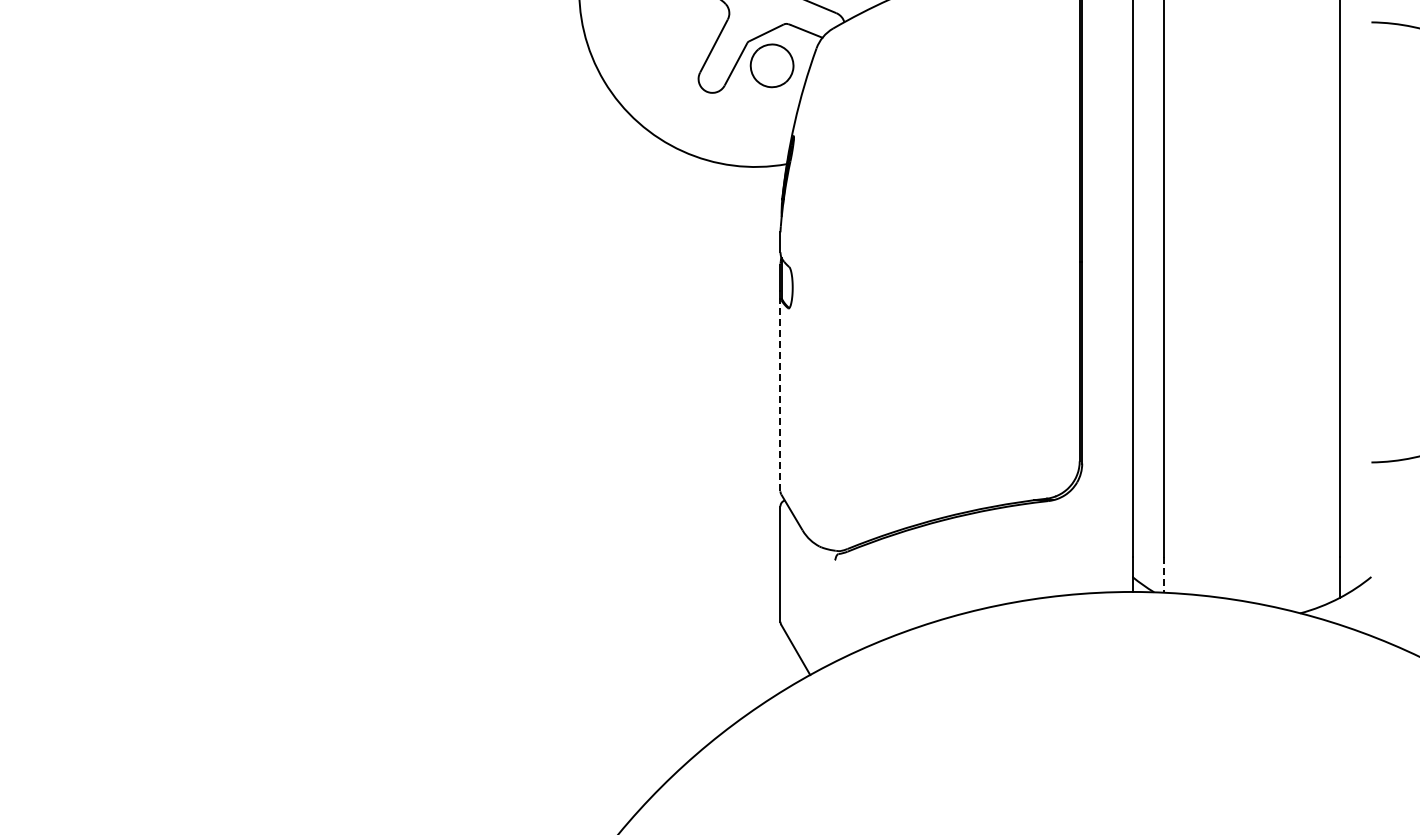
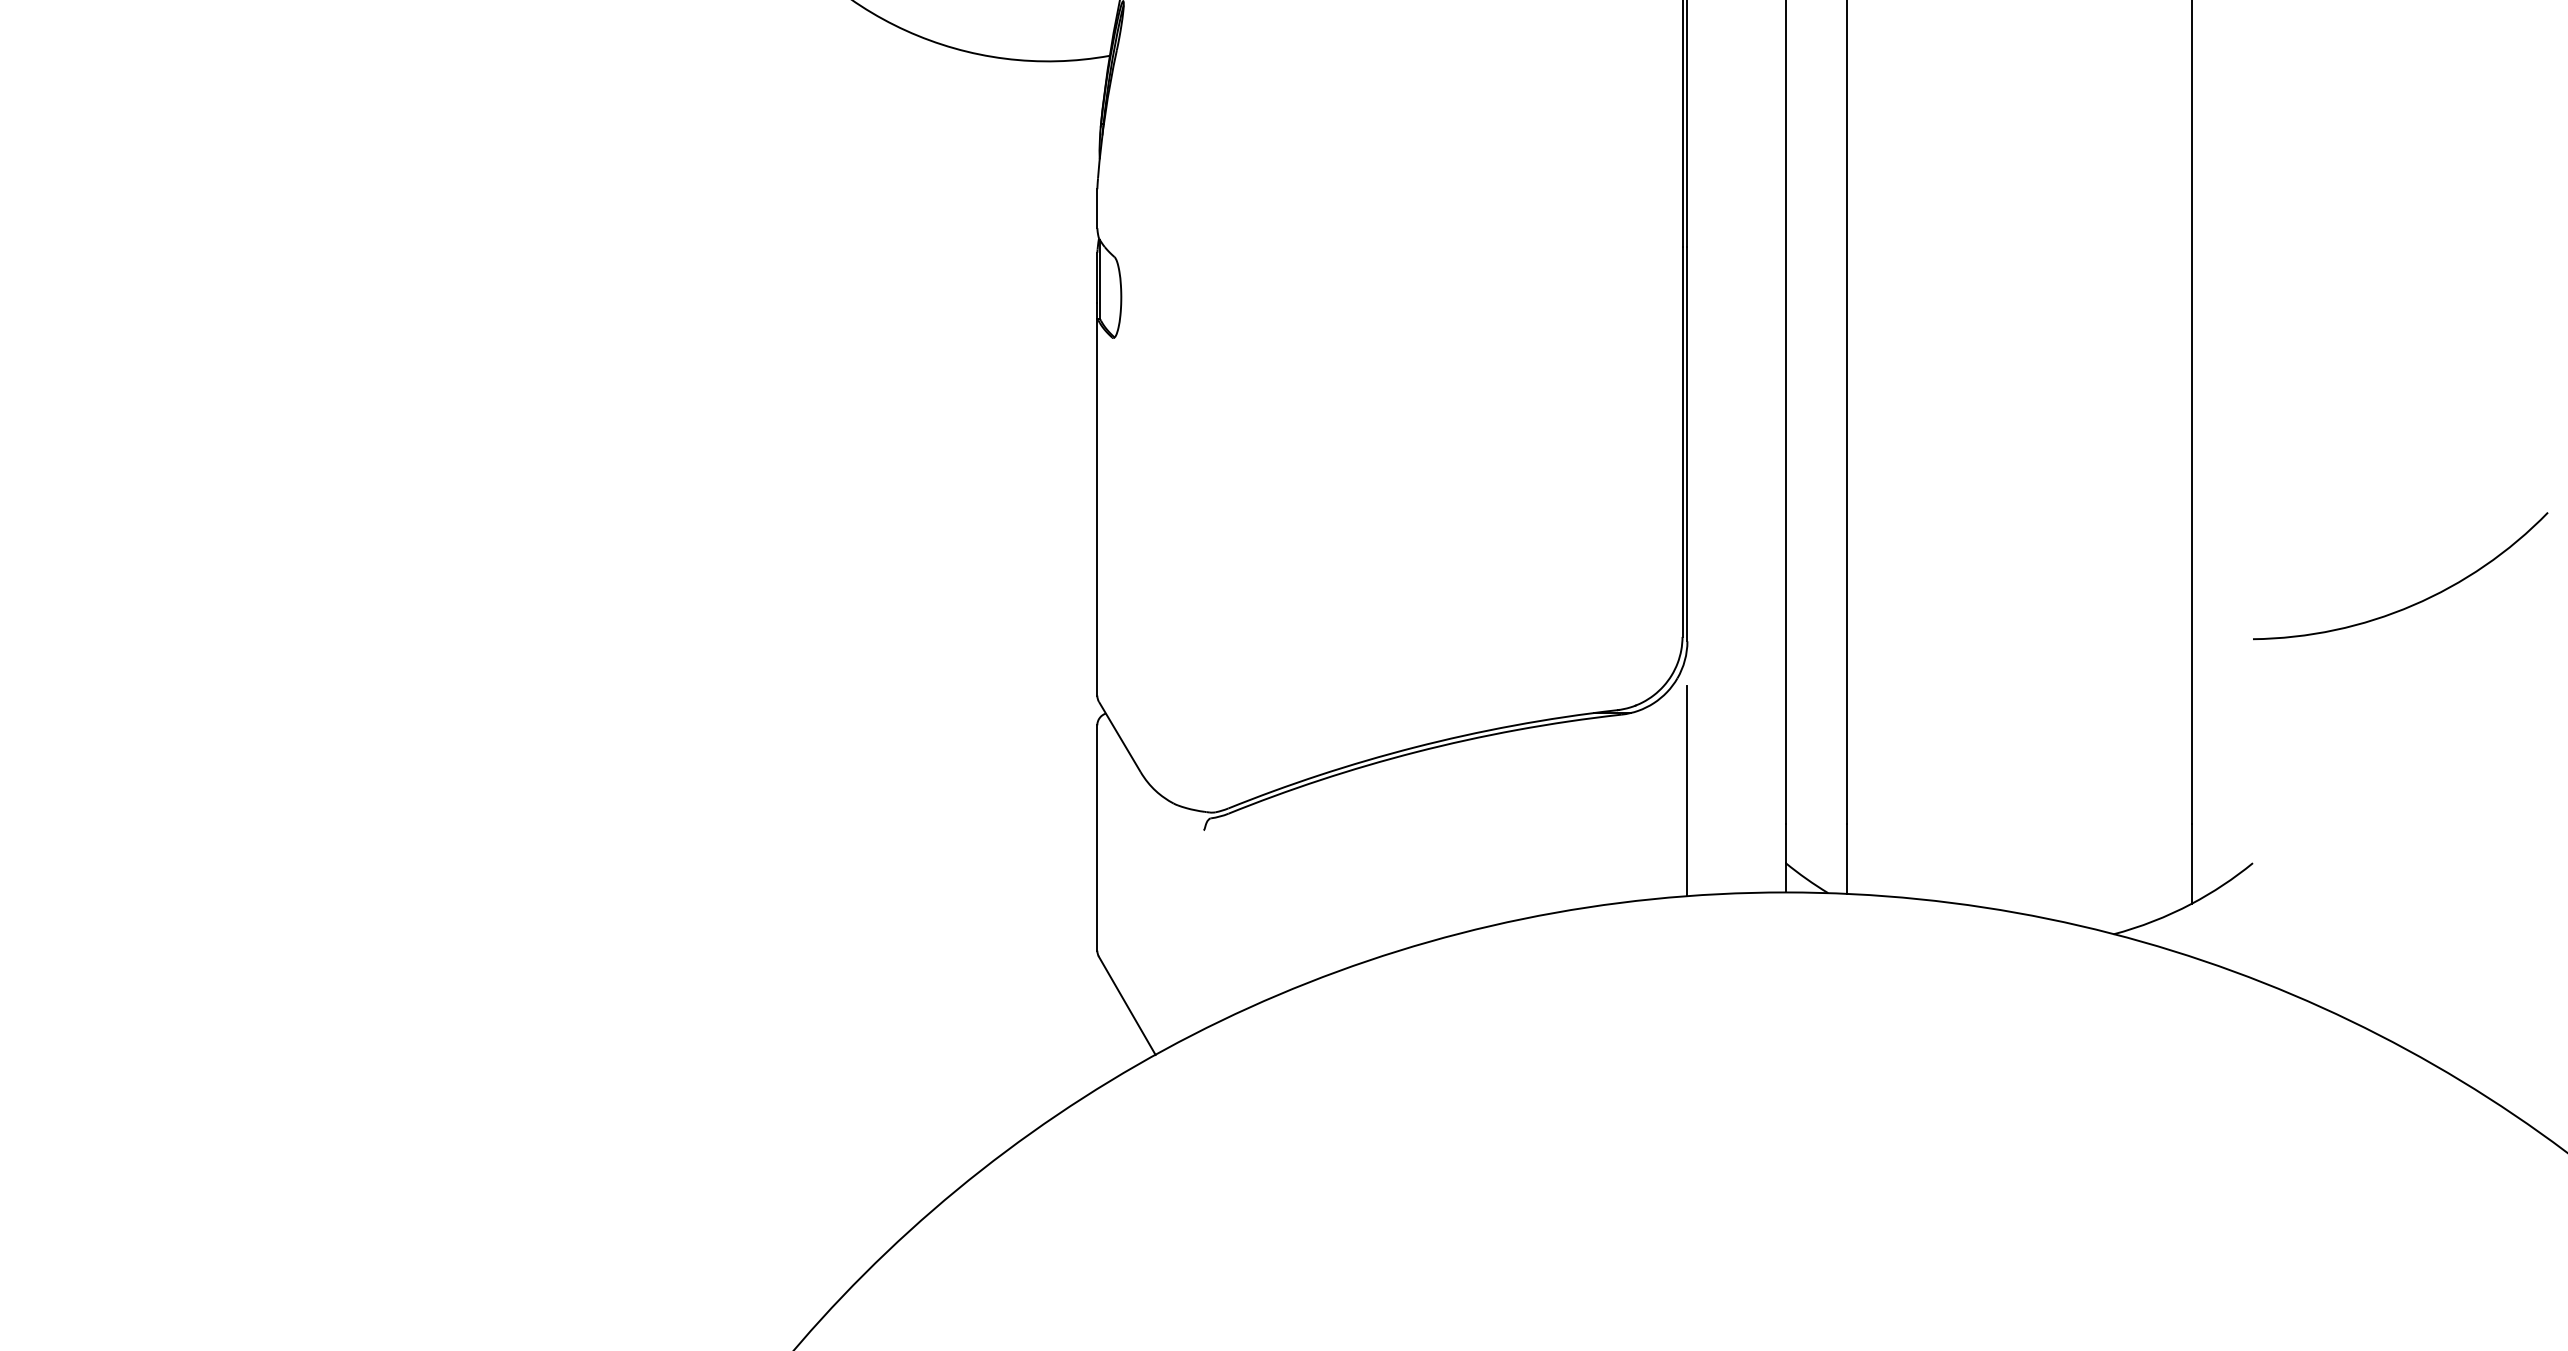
line: (780, 394) -> (1097, 506), dashed -> solid
line: (1082, 539) -> (1687, 789), added
line: (1163, 574) -> (1846, 858), dashed -> solid

